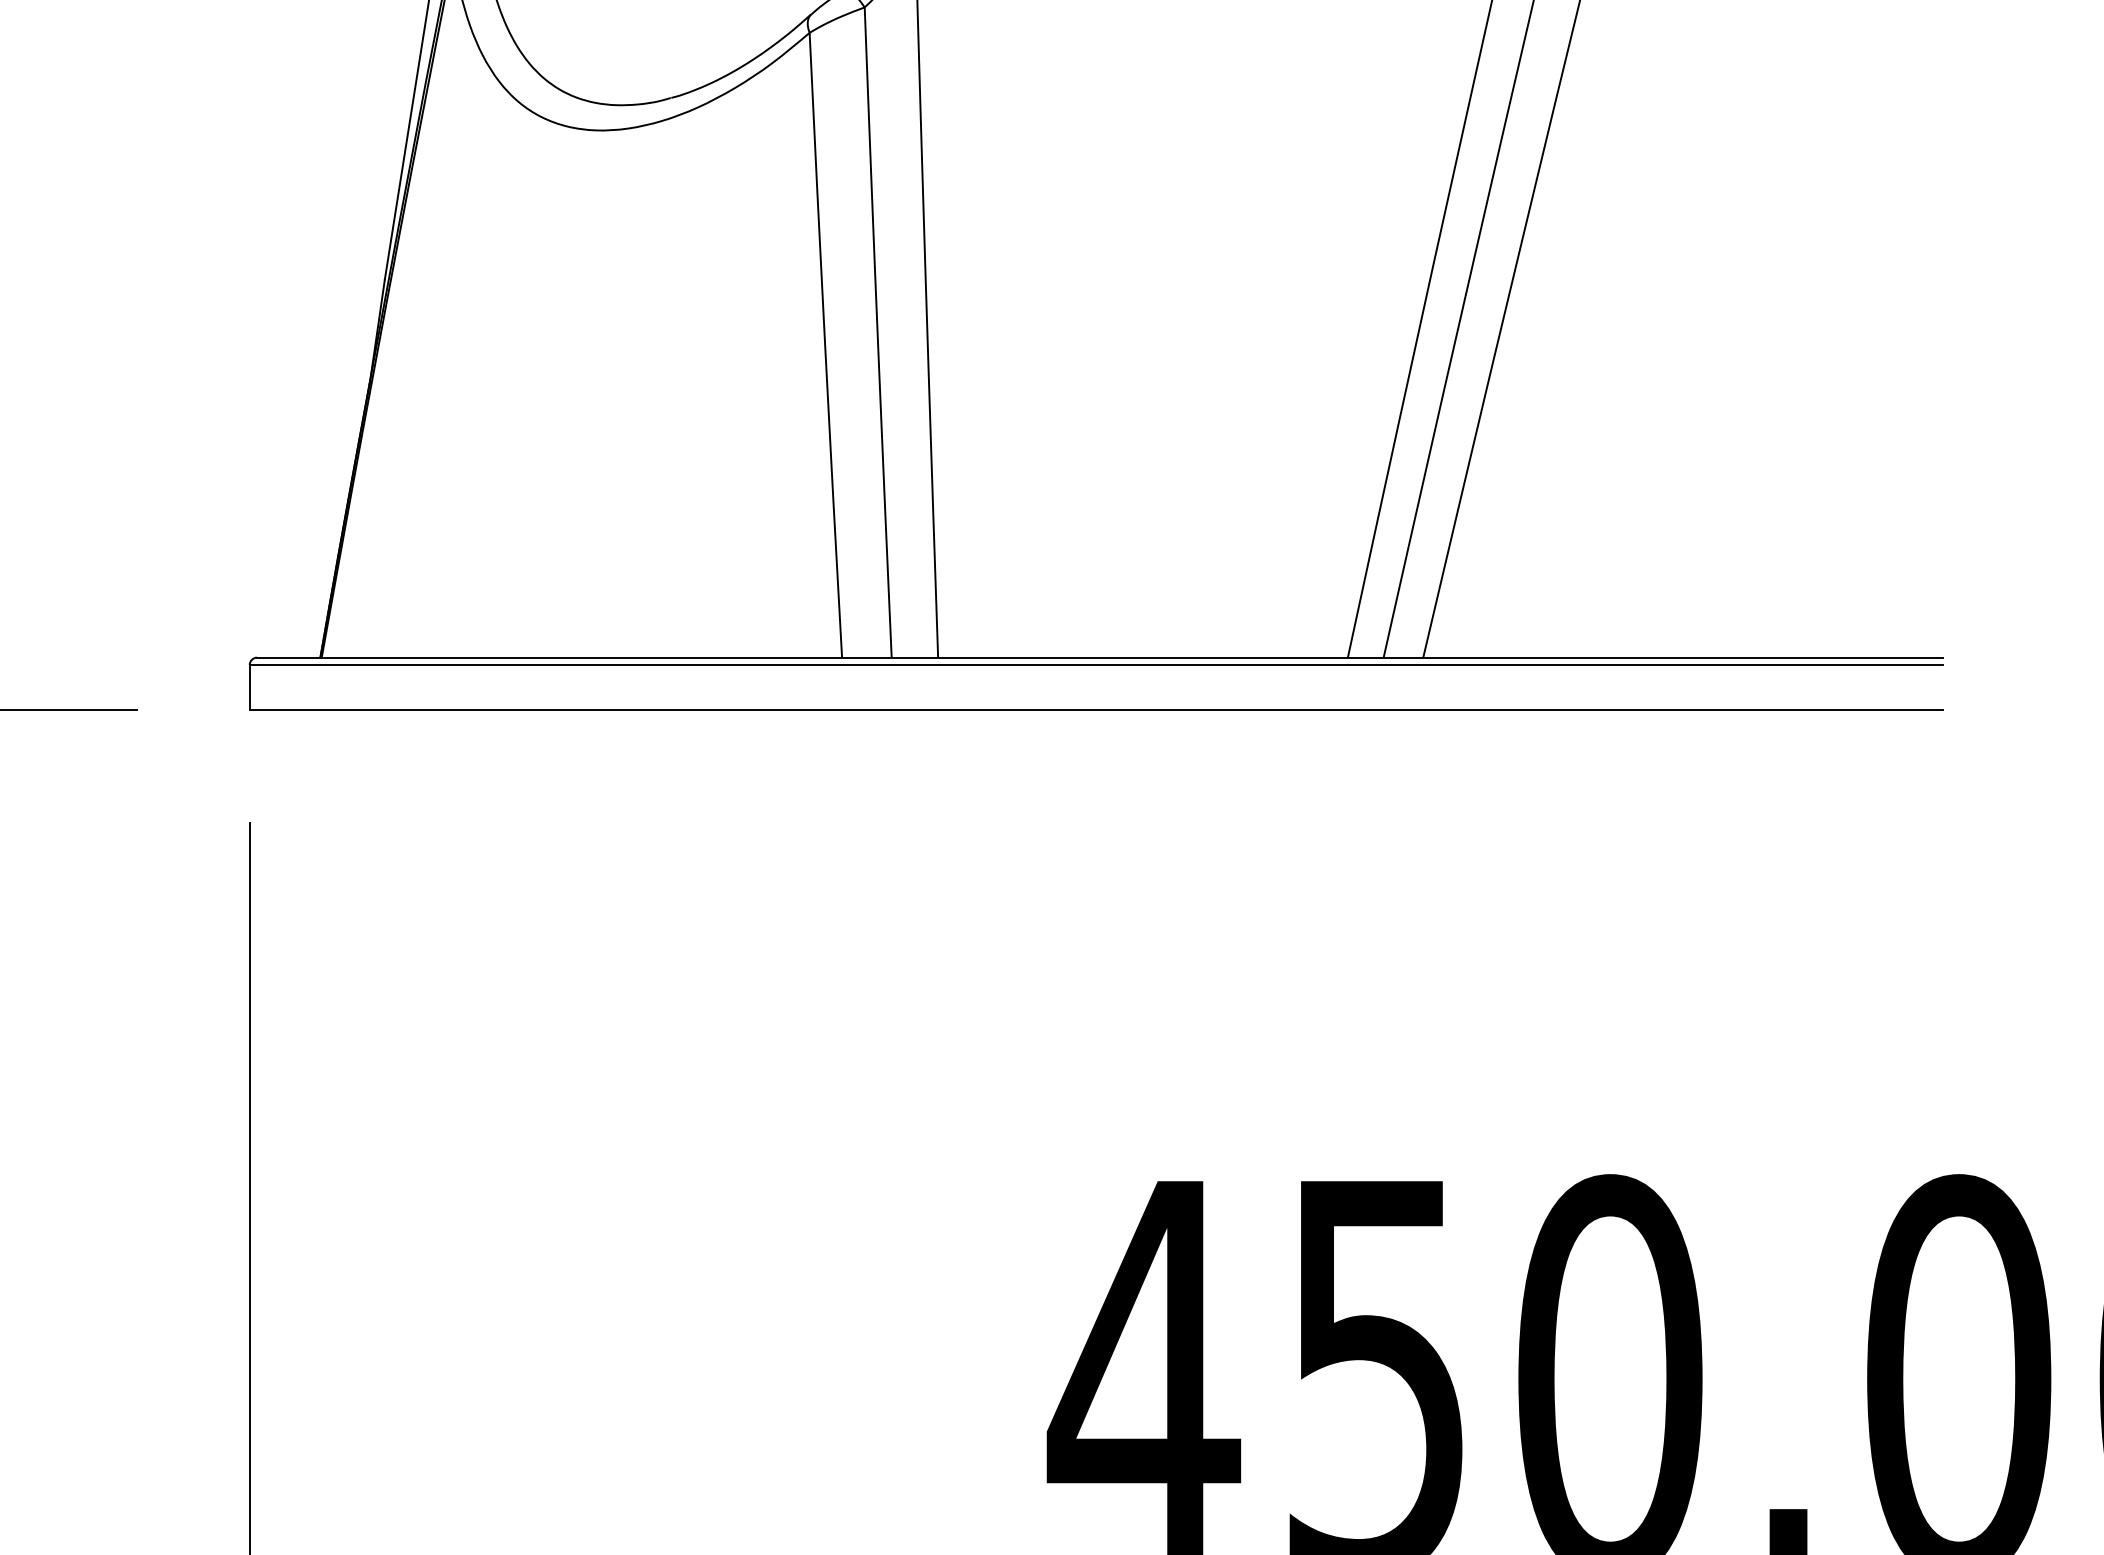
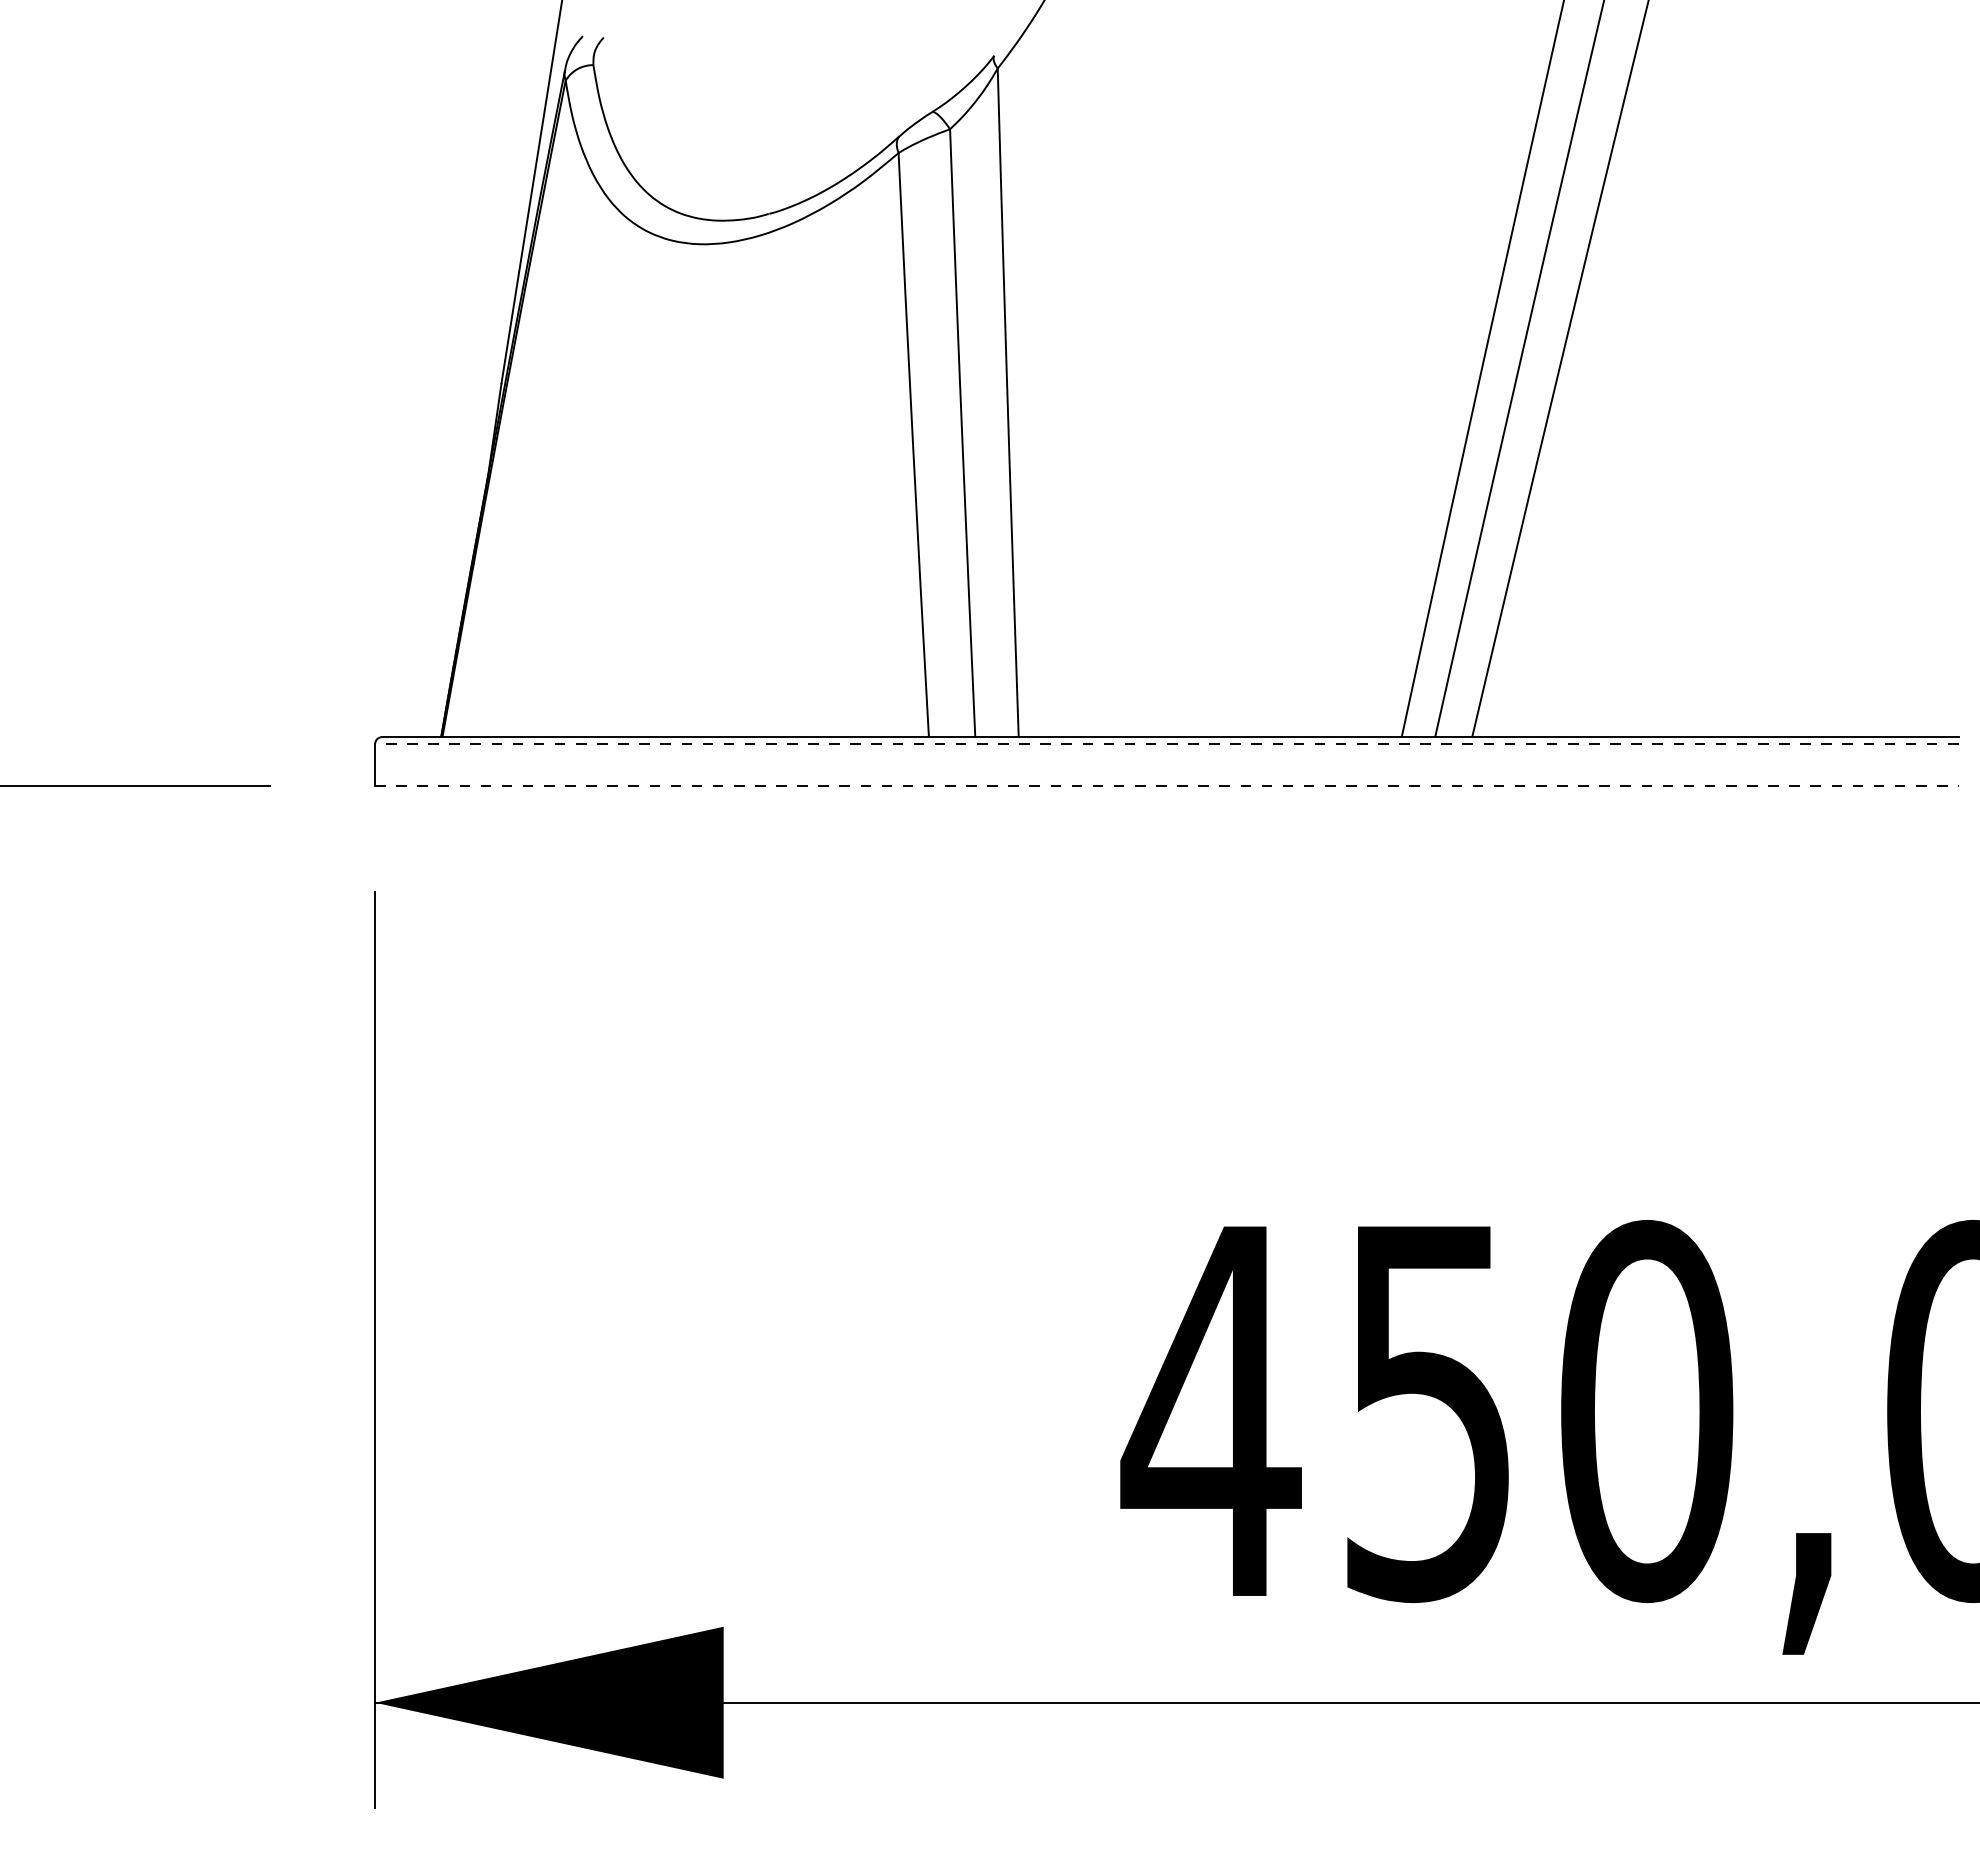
line: (1096, 665) -> (1166, 744), solid -> dashed
line: (1096, 710) -> (1166, 786), solid -> dashed

